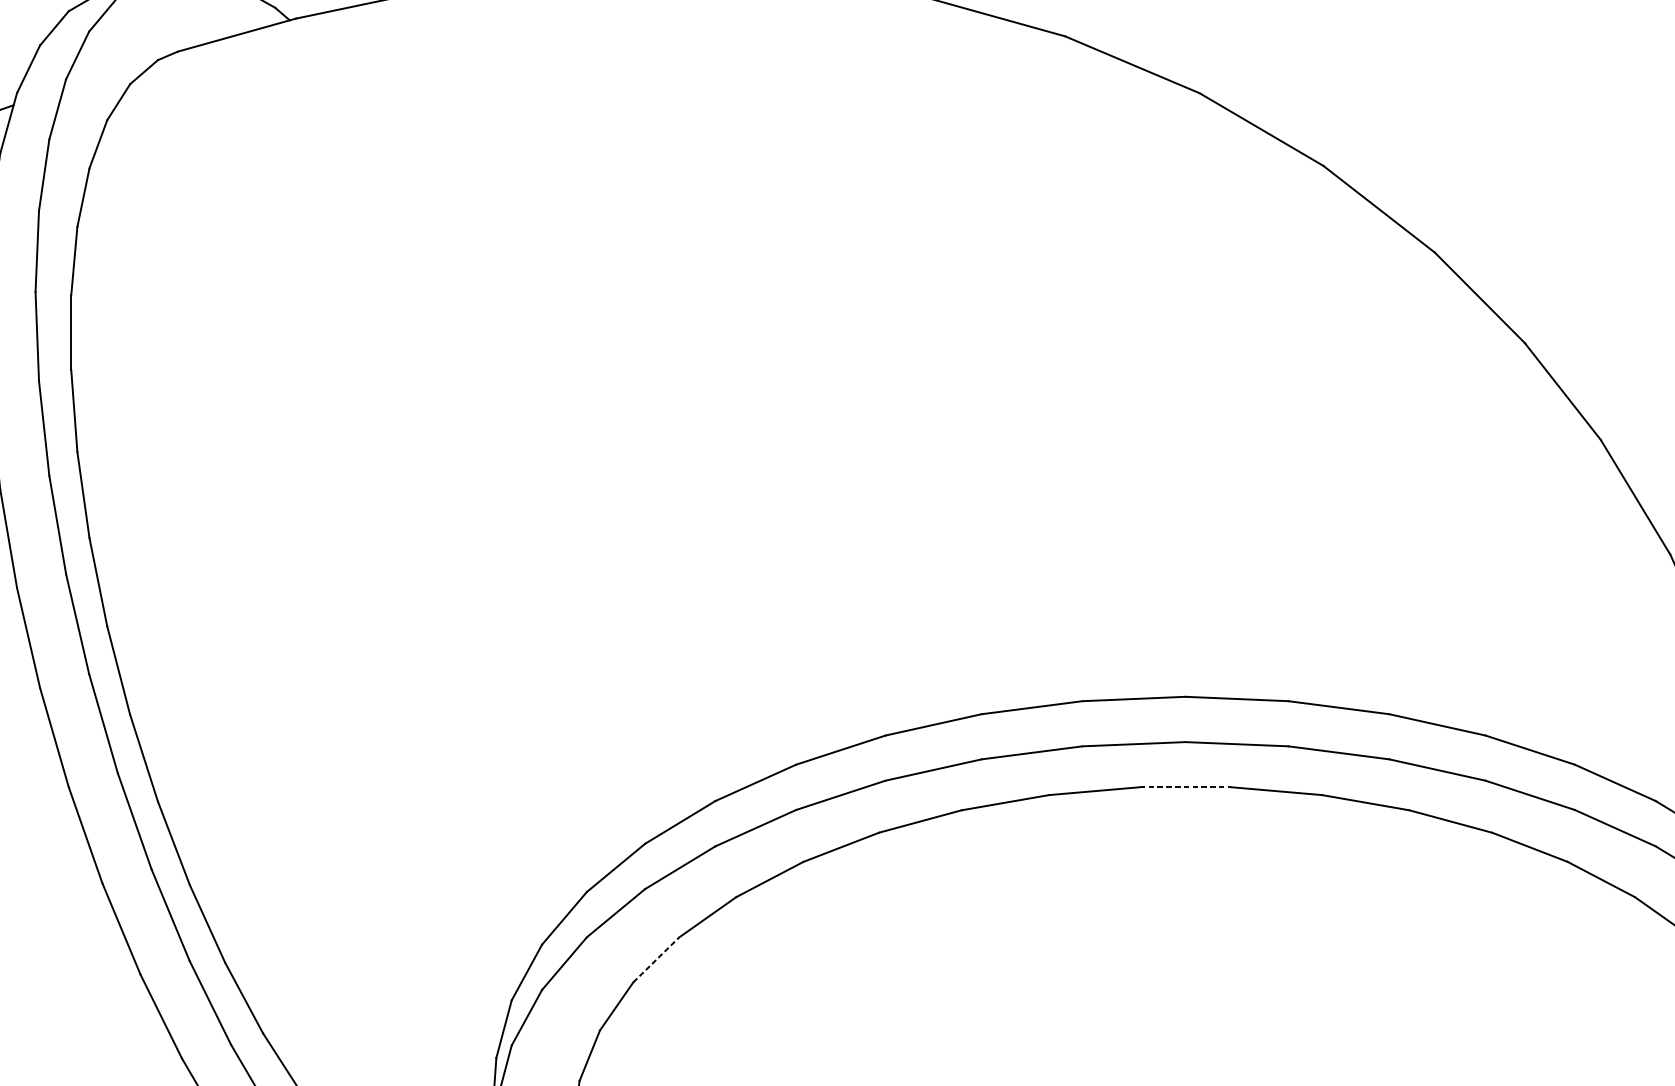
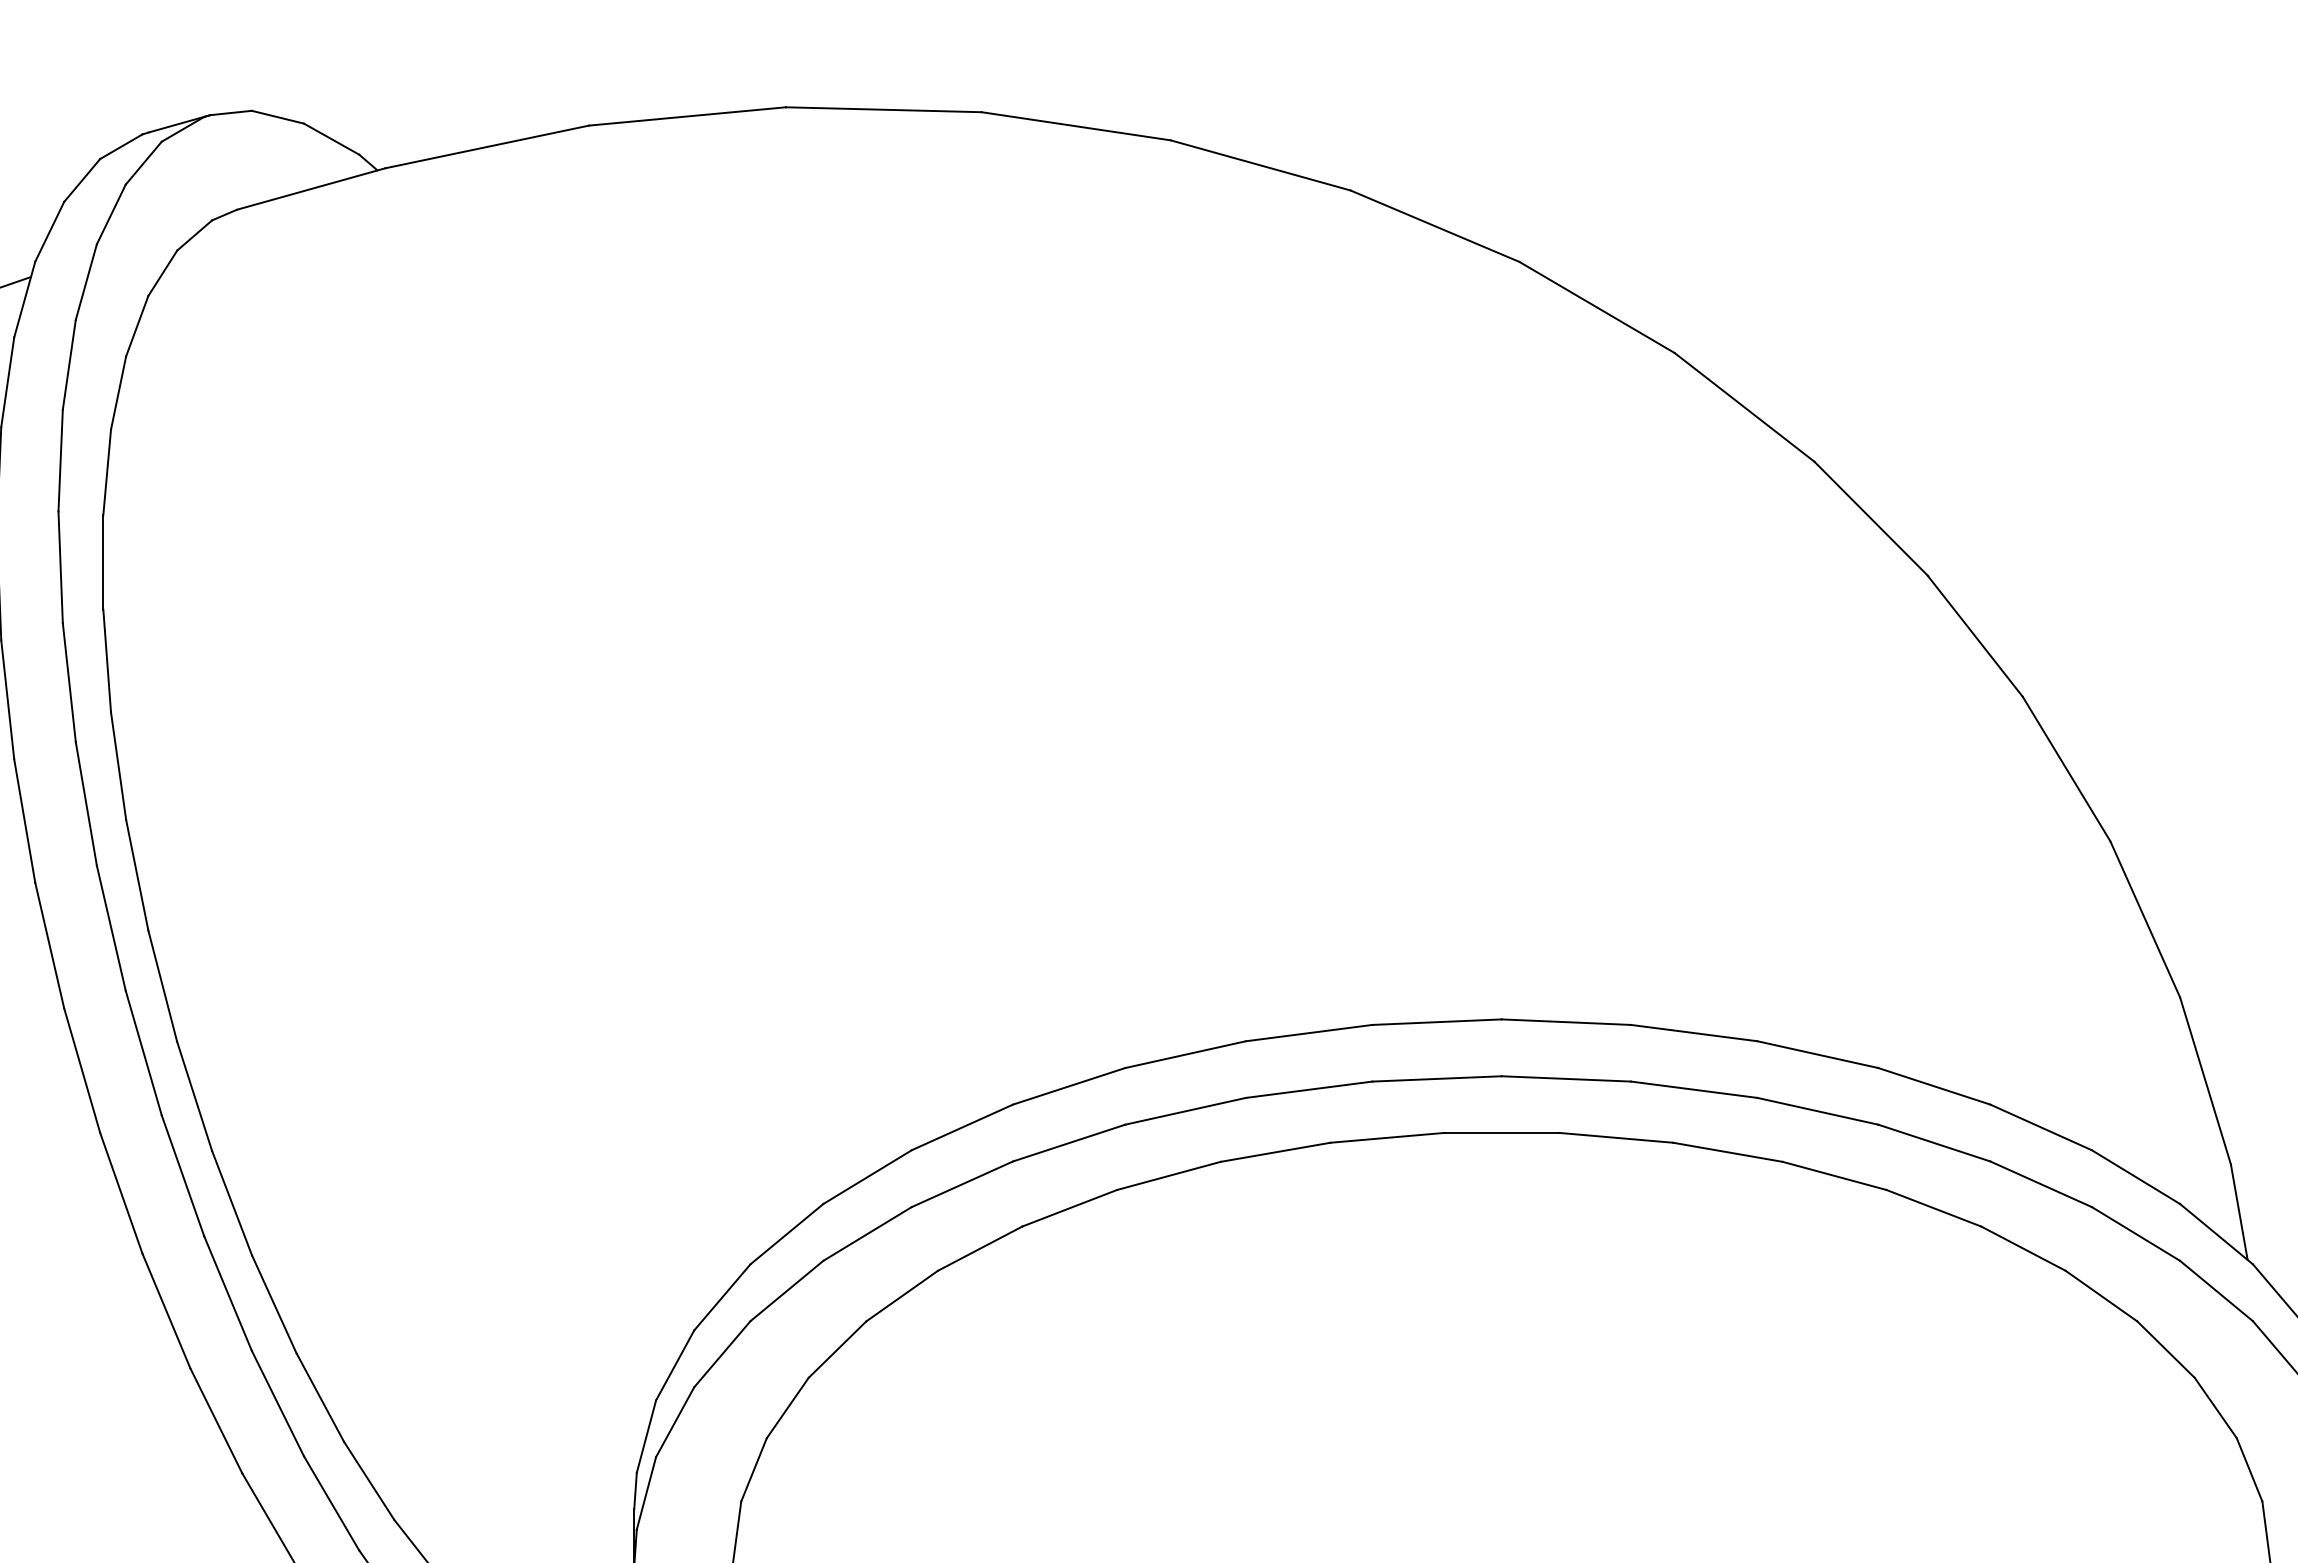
line: (1186, 786) -> (1502, 1132), dashed -> solid
line: (656, 959) -> (837, 1349), dashed -> solid

